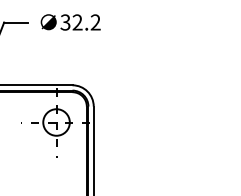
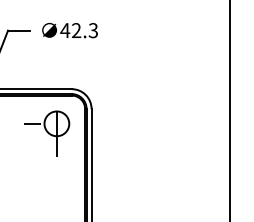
text: (80, 22) -> (79, 30), 32.2 -> 42.3

